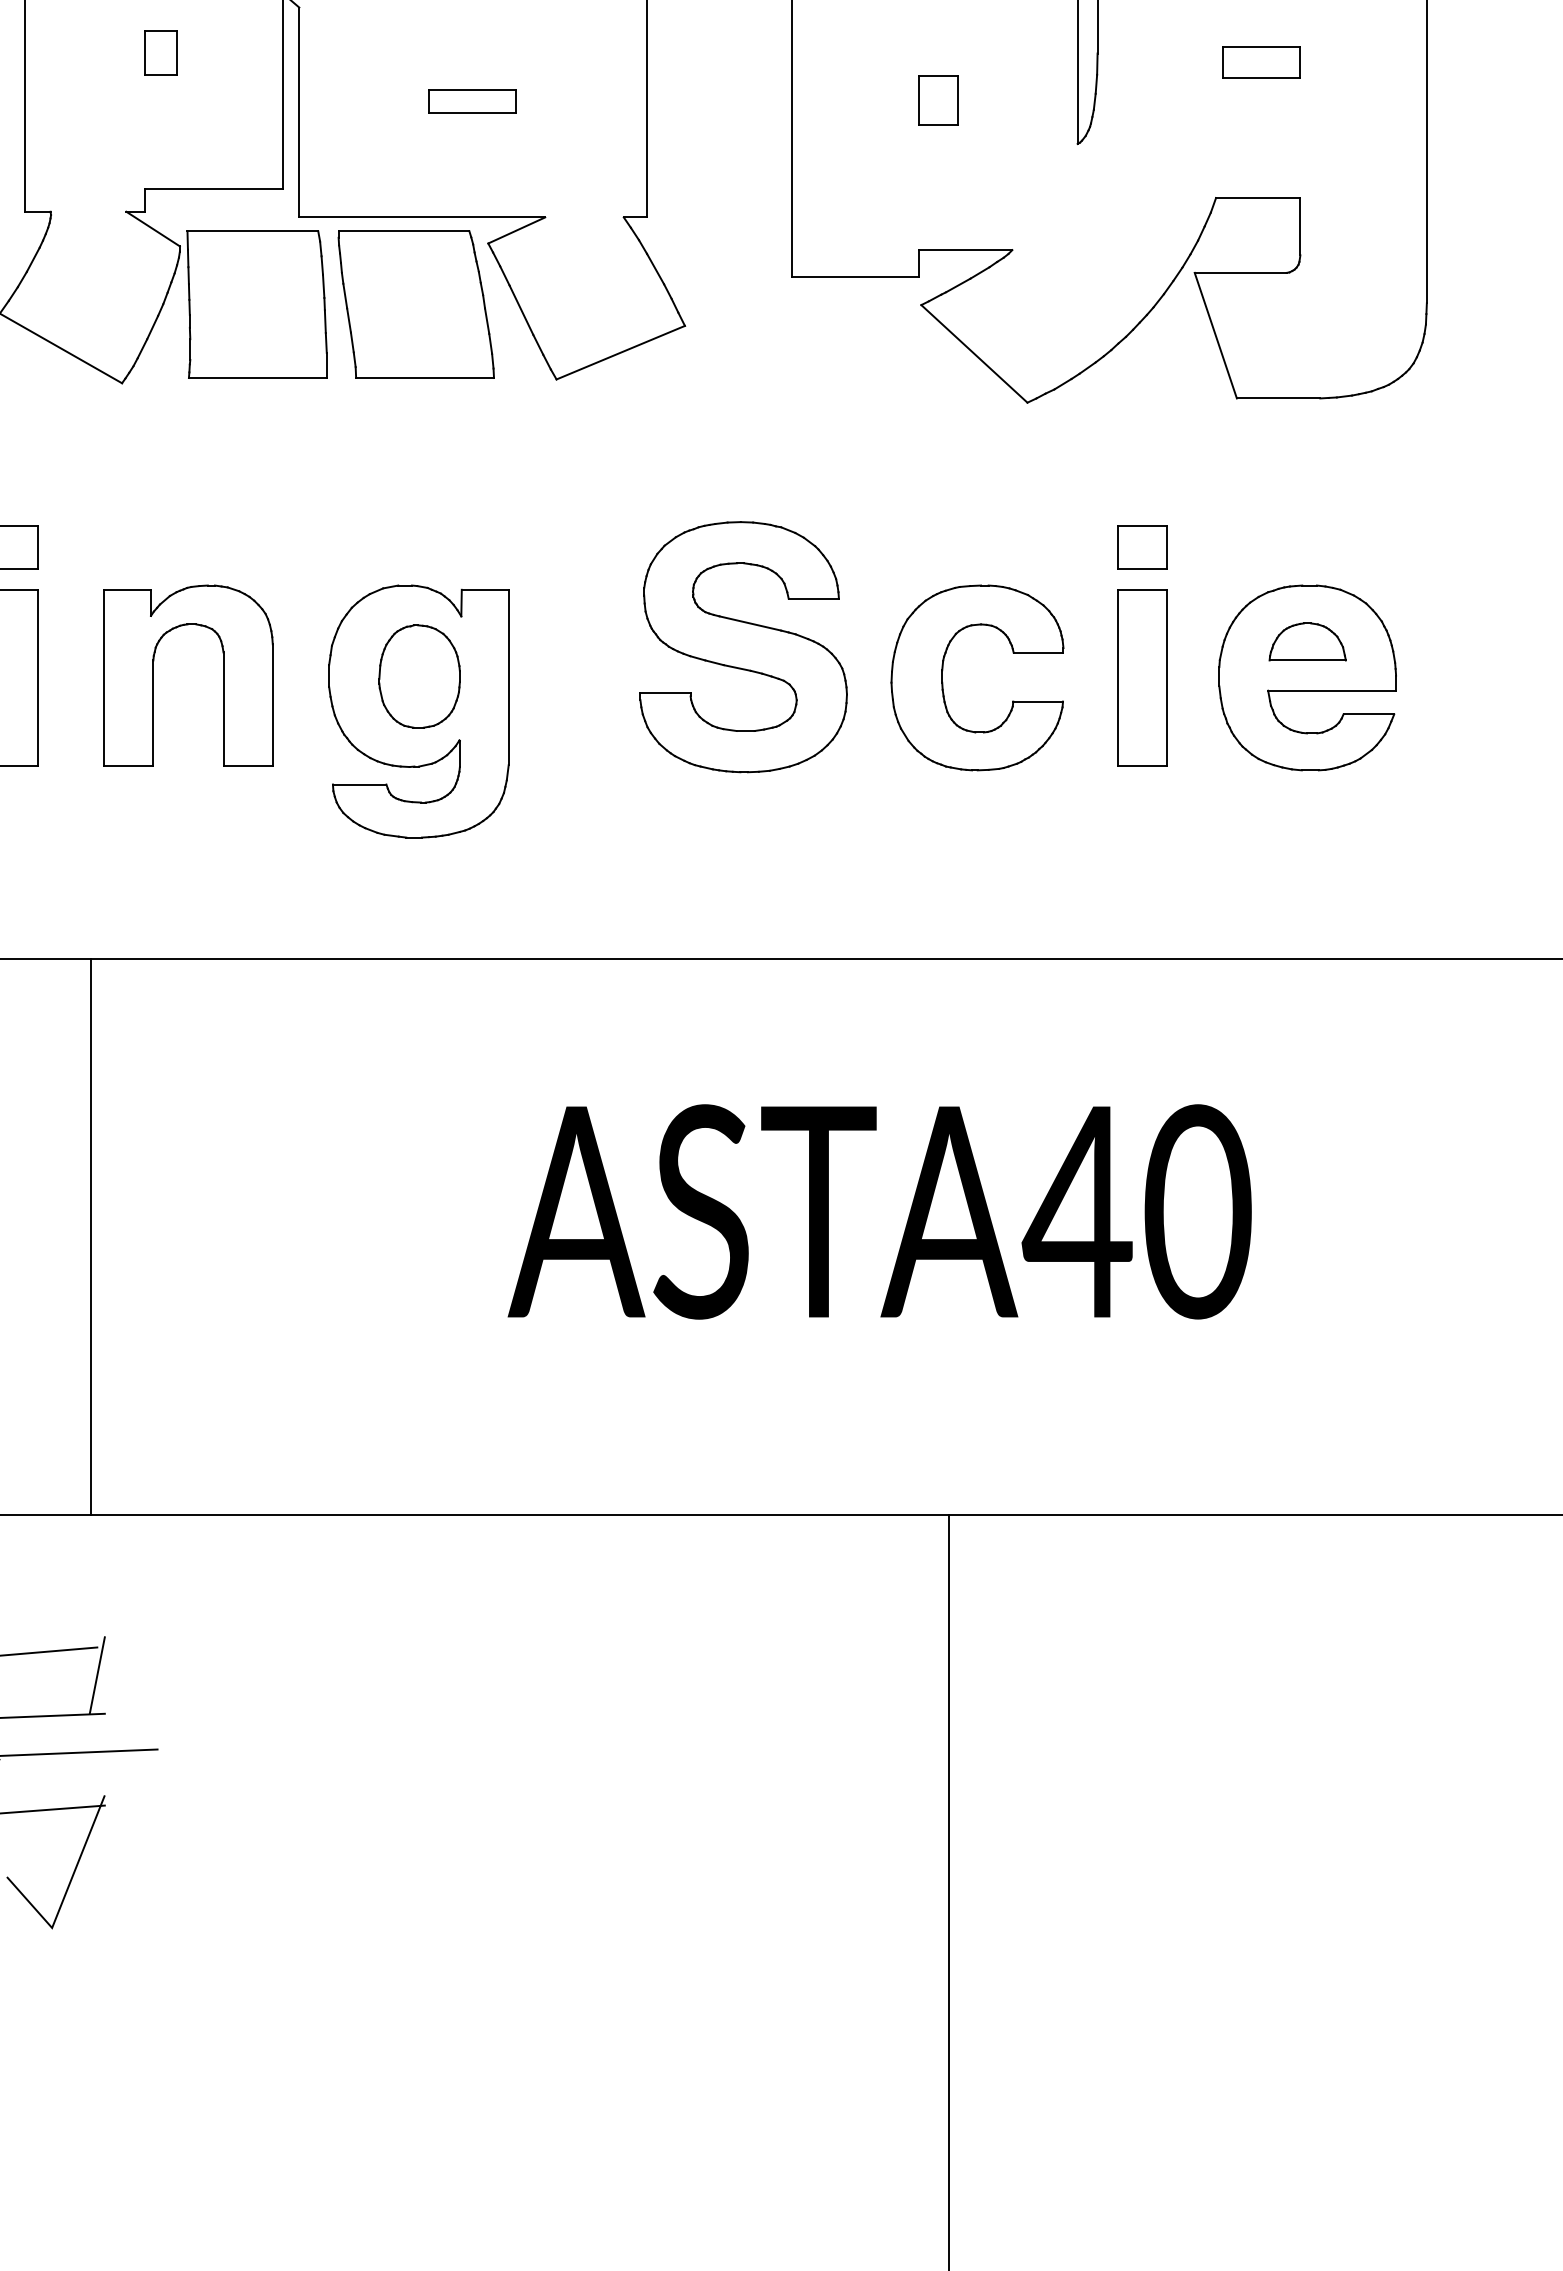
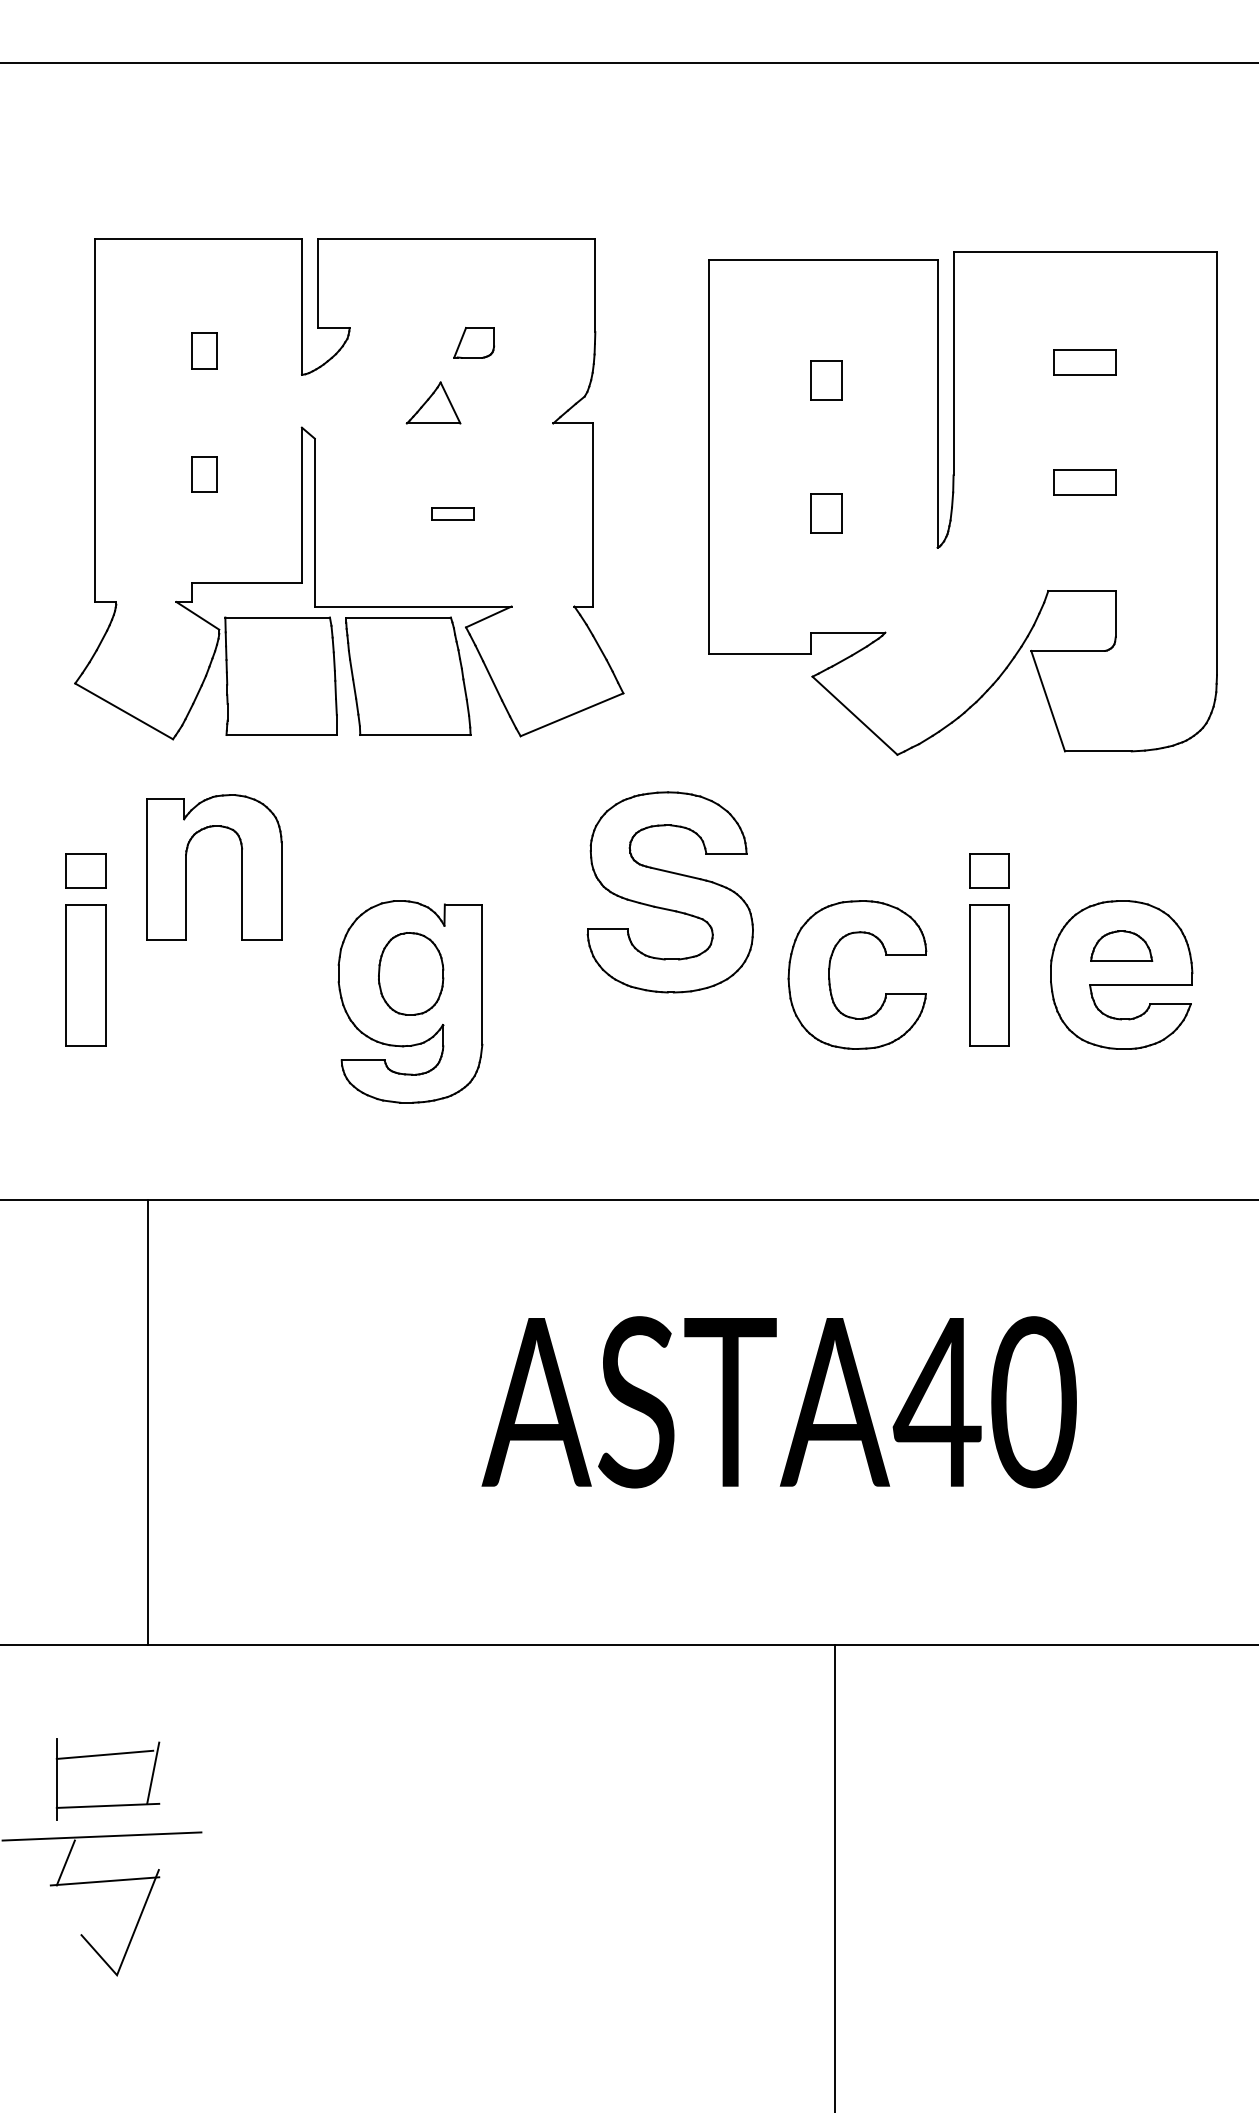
part: (471, 101) -> (452, 513), size x0.6
part: (742, 647) -> (669, 892), moved
part: (222, 676) -> (241, 867), moved

